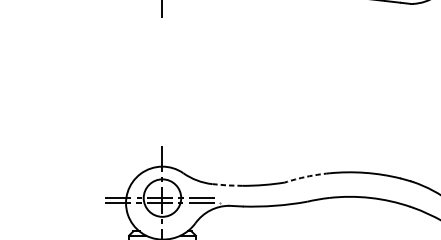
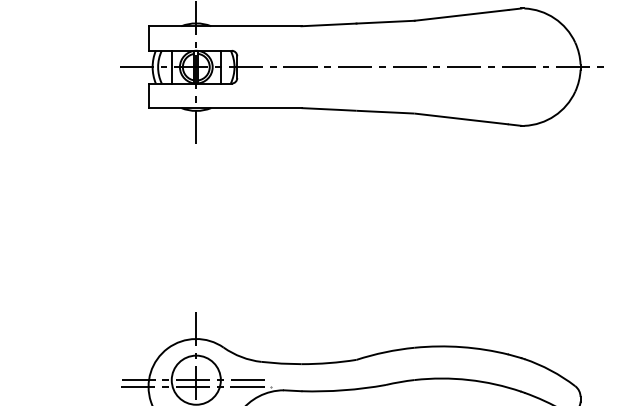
arc: (306, 176) -> (385, 352), dashed -> solid
line: (227, 185) -> (281, 363), dashed -> solid

